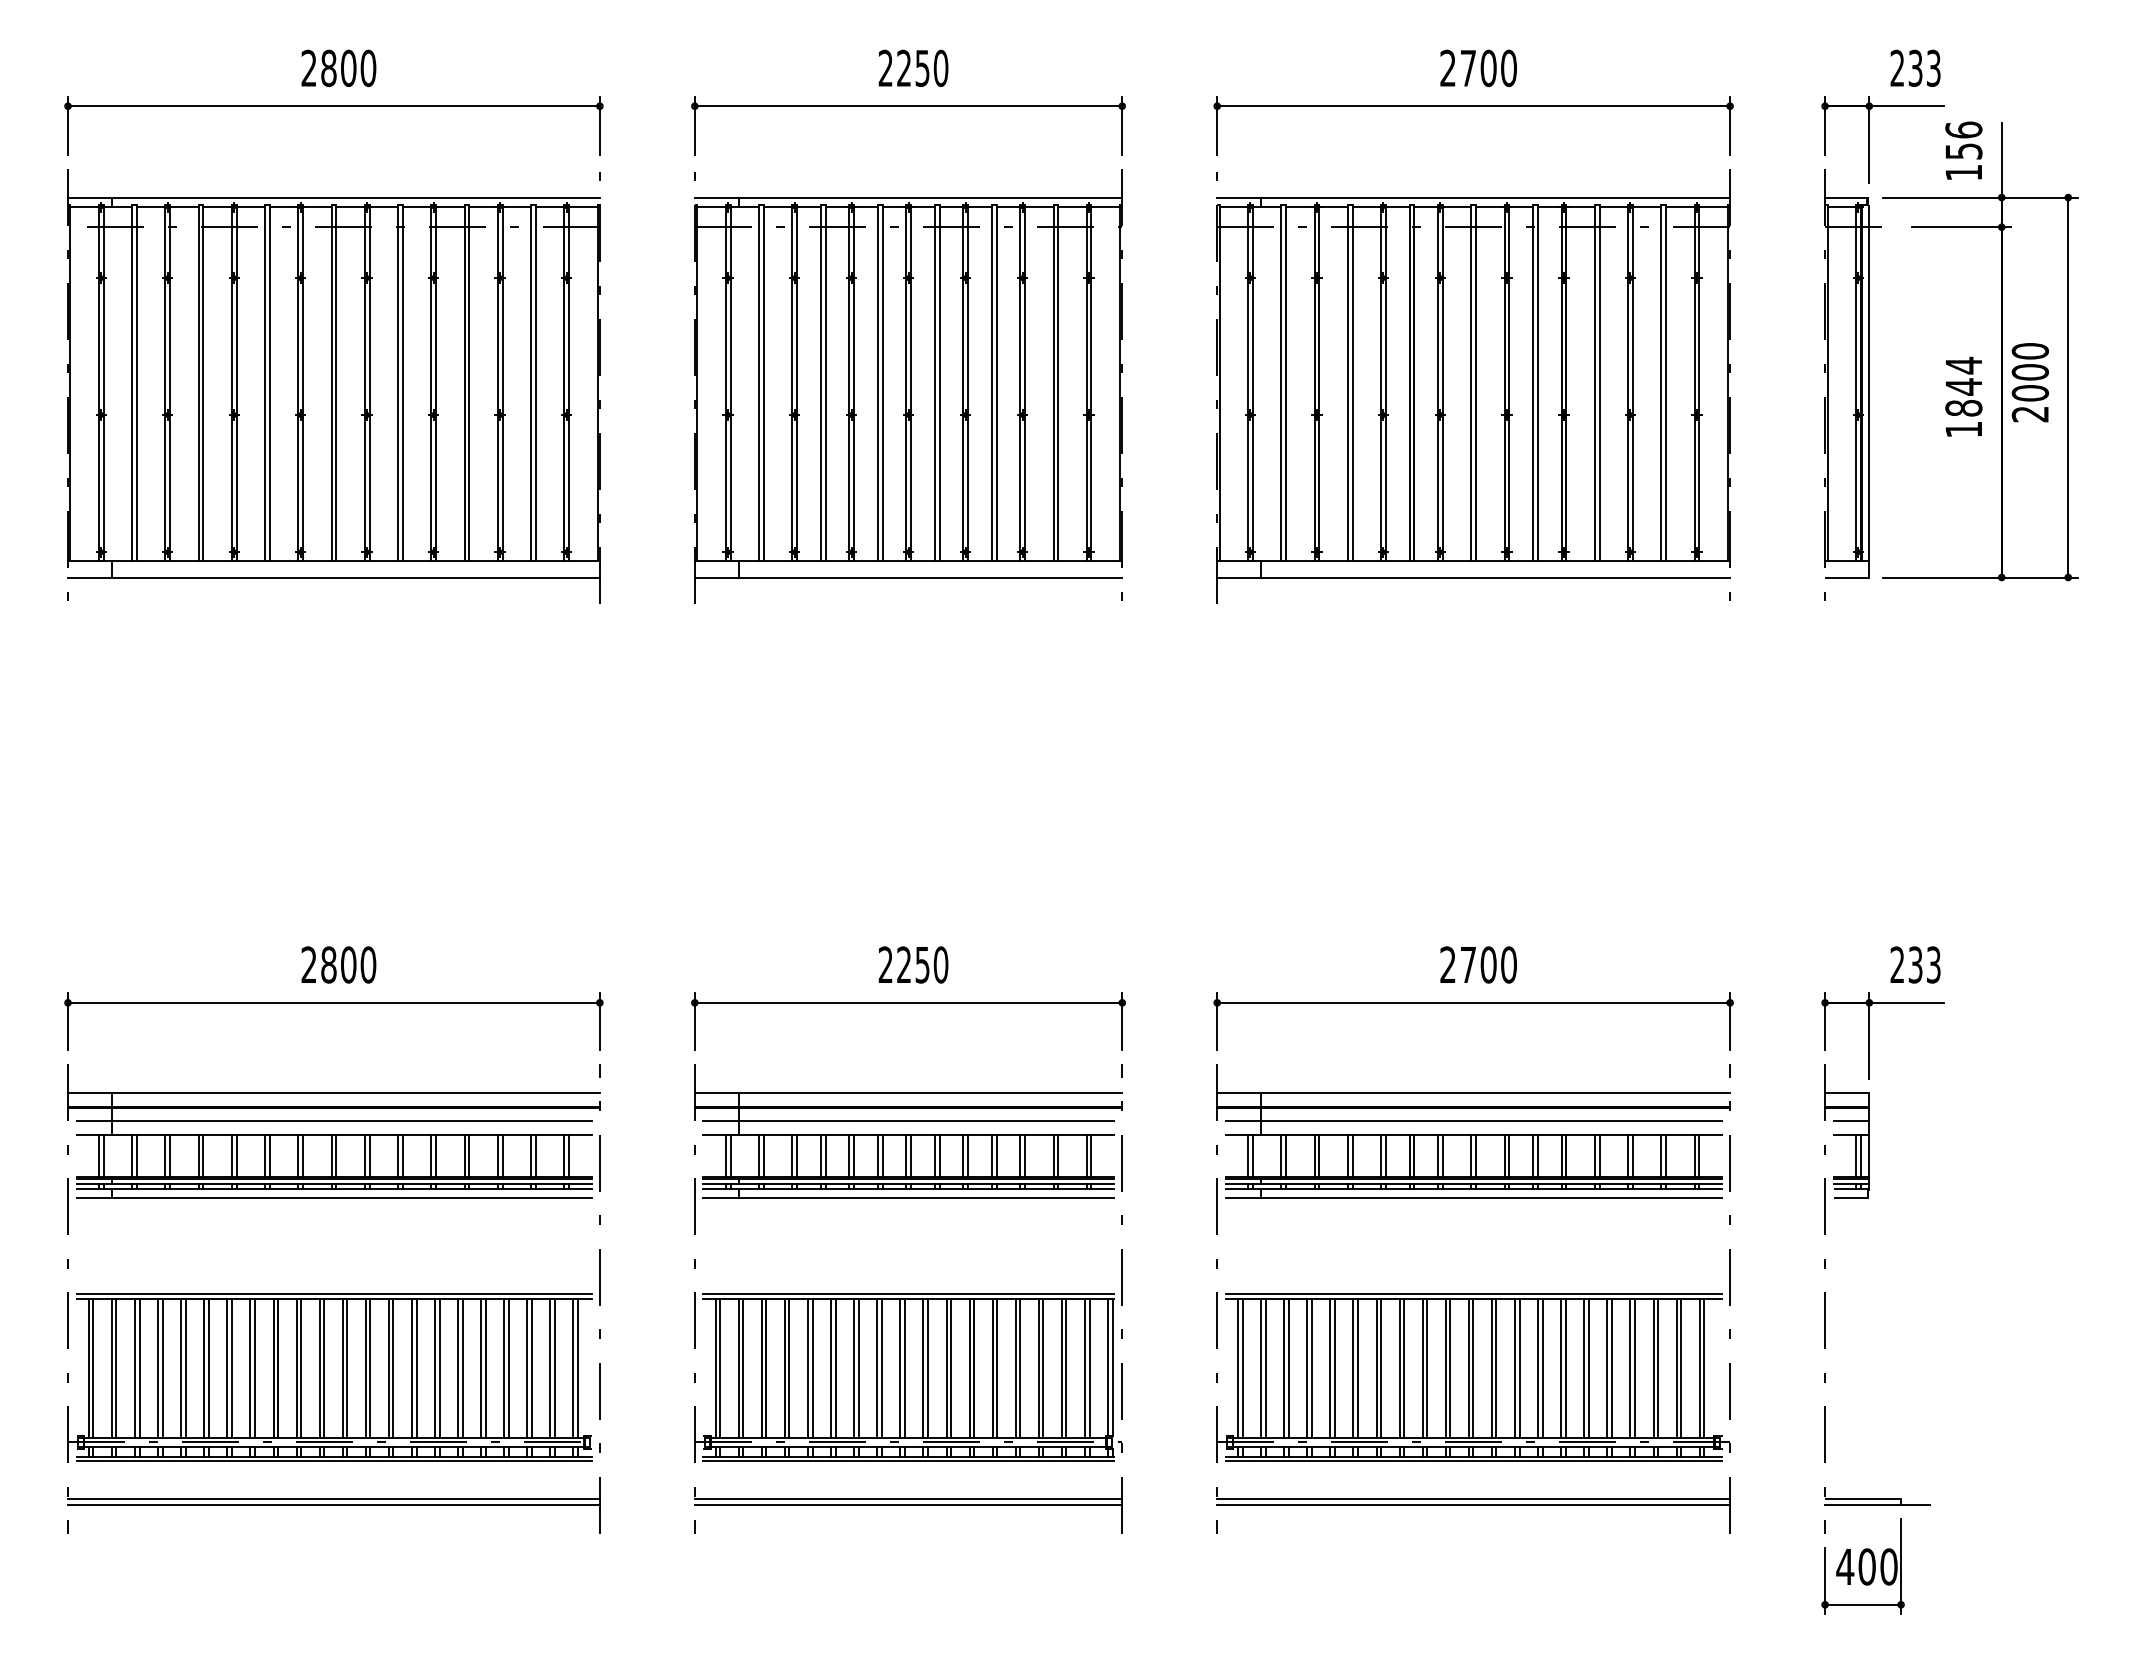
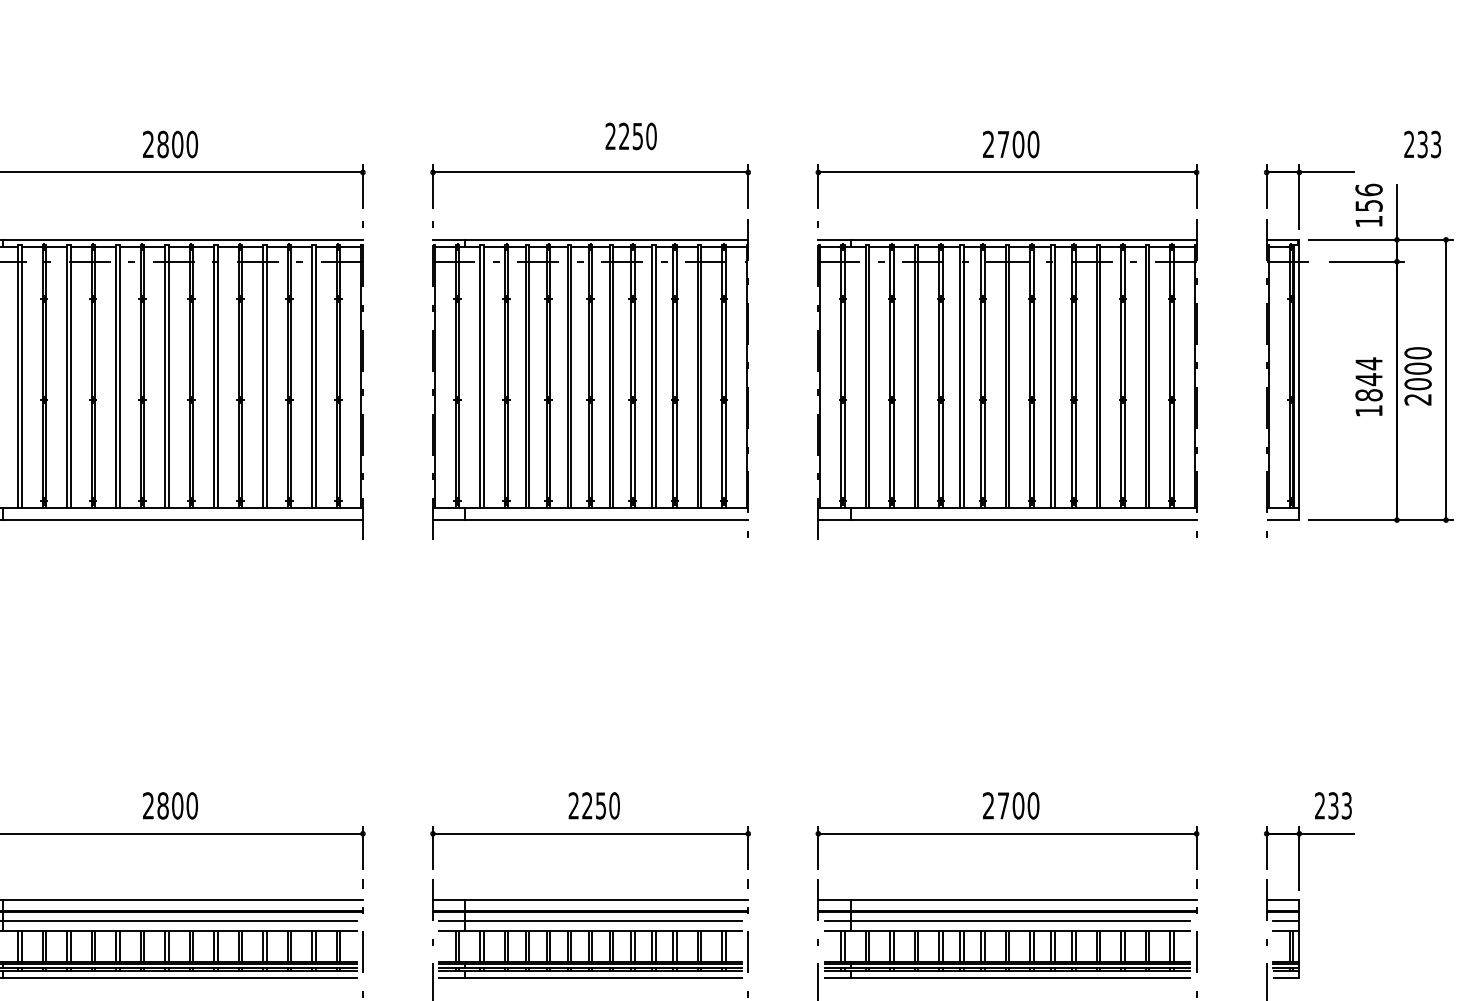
text: (913, 67) -> (631, 135), moved
text: (1915, 67) -> (1422, 143), moved

